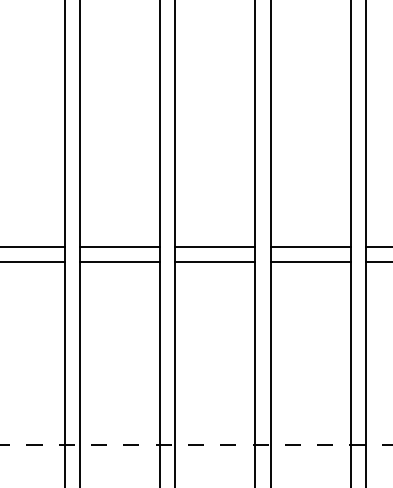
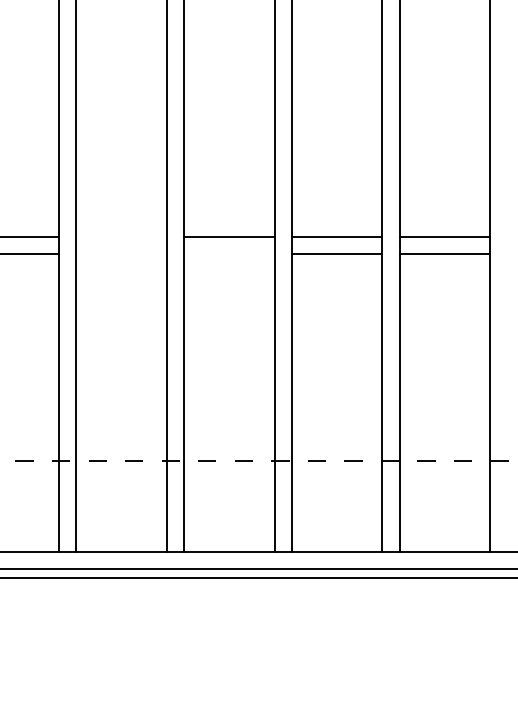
line: (120, 246) -> (121, 236), removed
line: (120, 261) -> (121, 253), removed
line: (214, 261) -> (228, 253), removed

